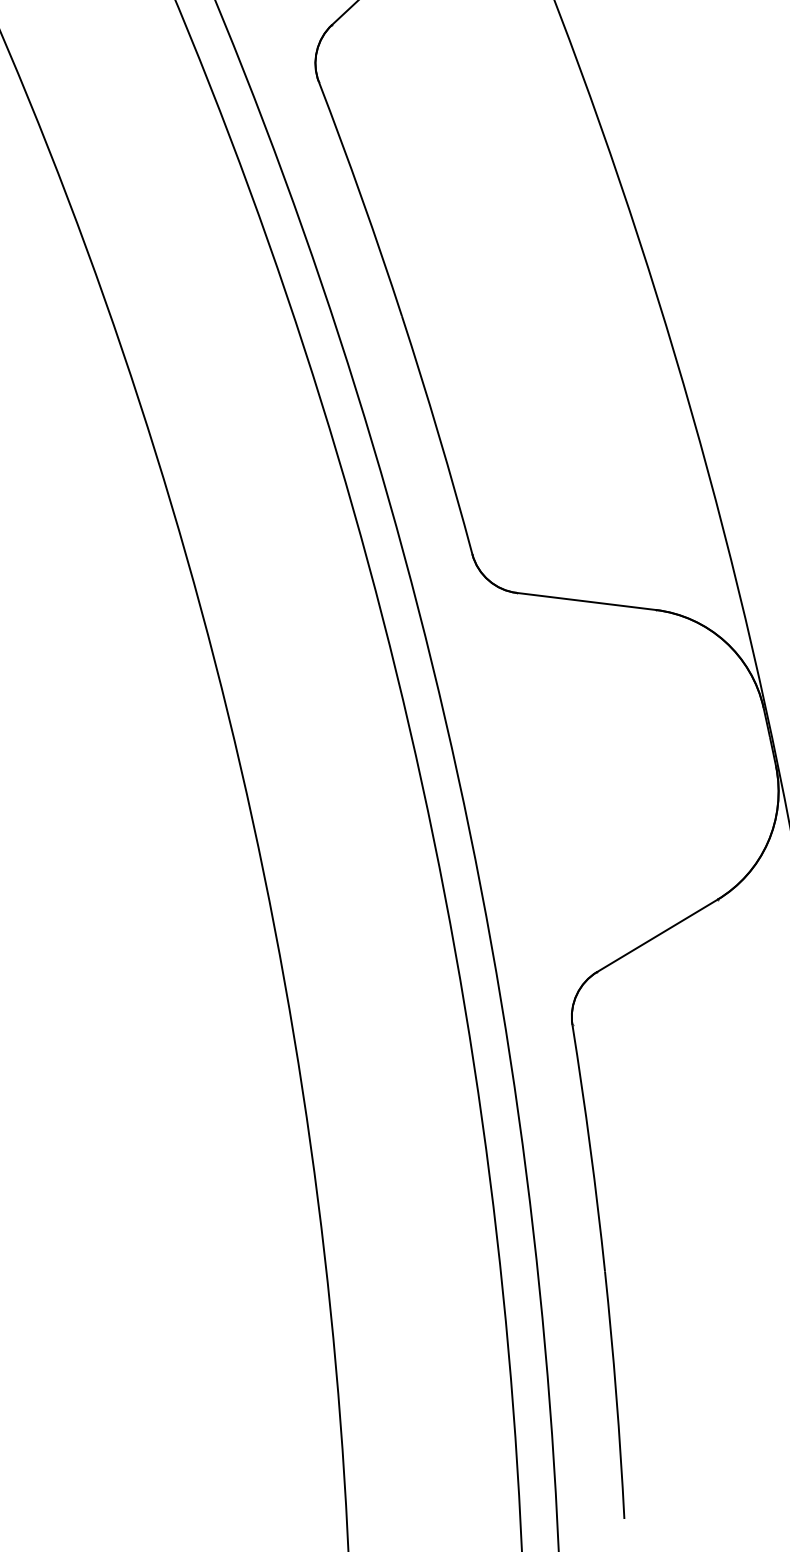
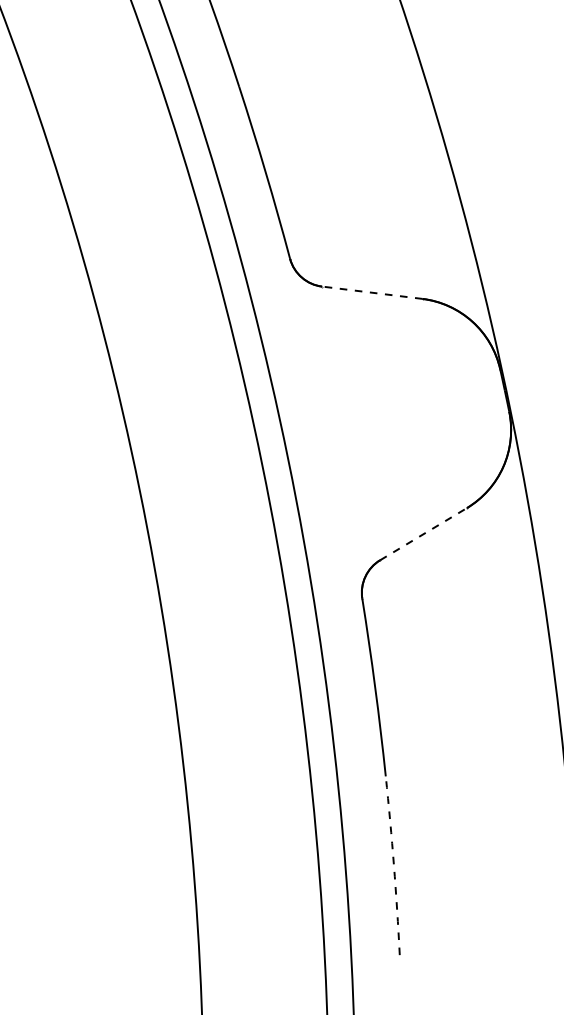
line: (585, 601) -> (371, 292), solid -> dashed
line: (657, 935) -> (423, 533), solid -> dashed
arc: (616, 1395) -> (394, 865), solid -> dashed

